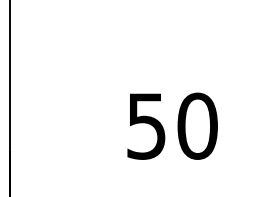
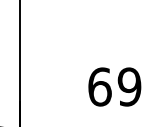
text: (171, 125) -> (114, 86), 50 -> 69

